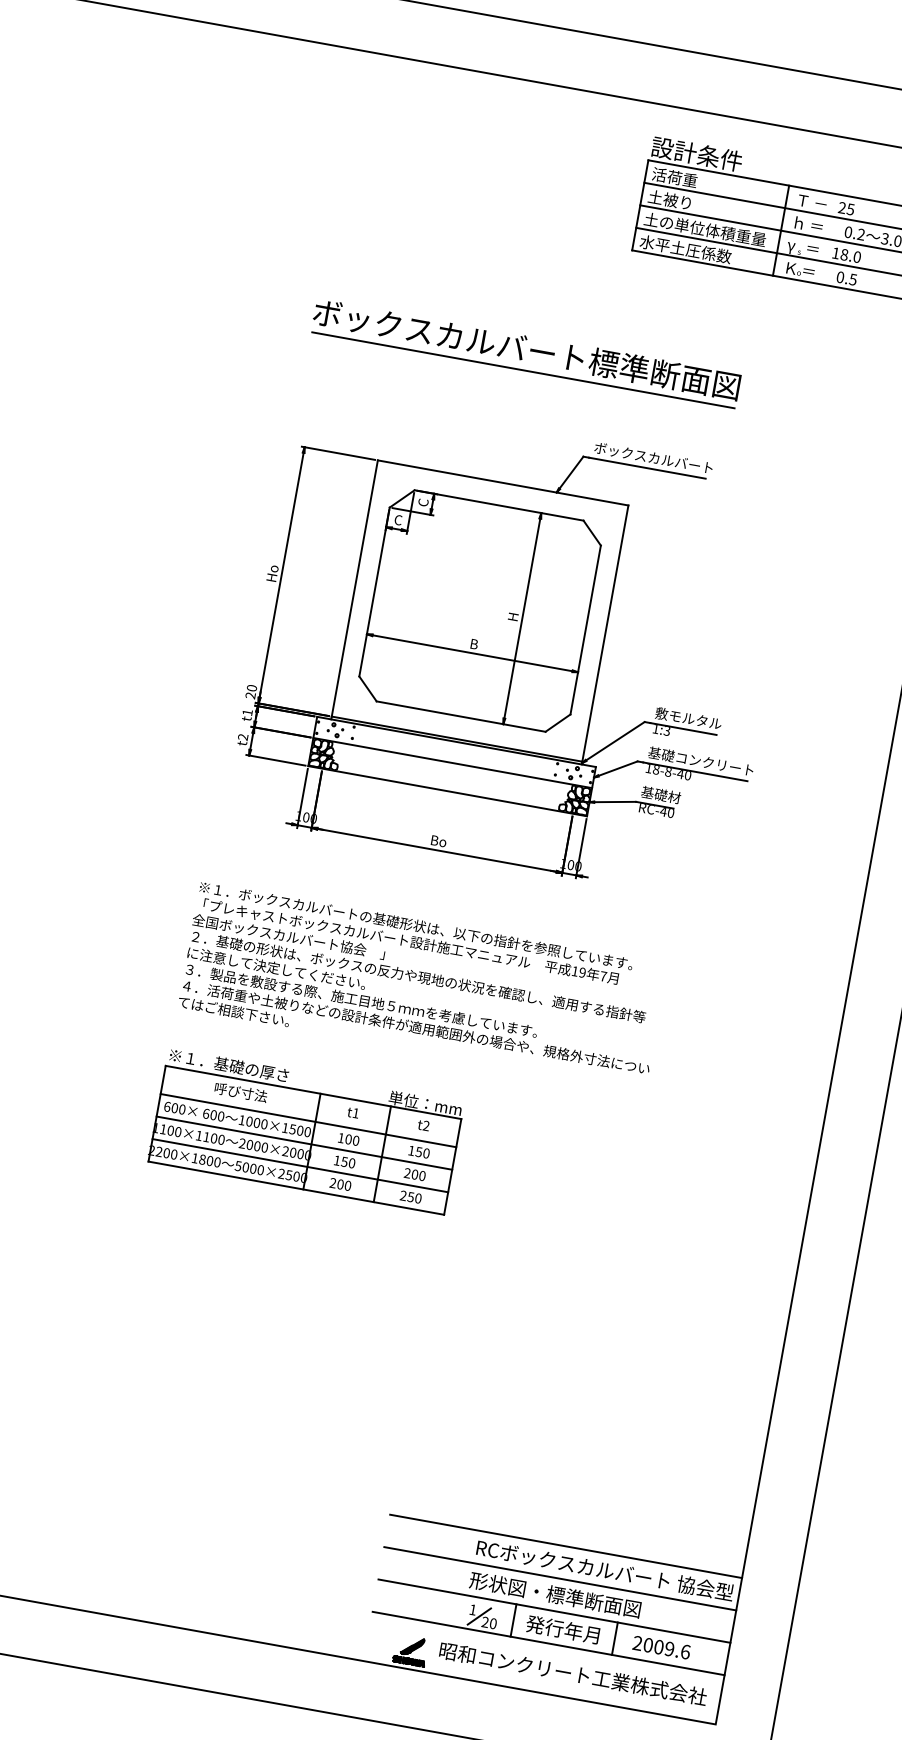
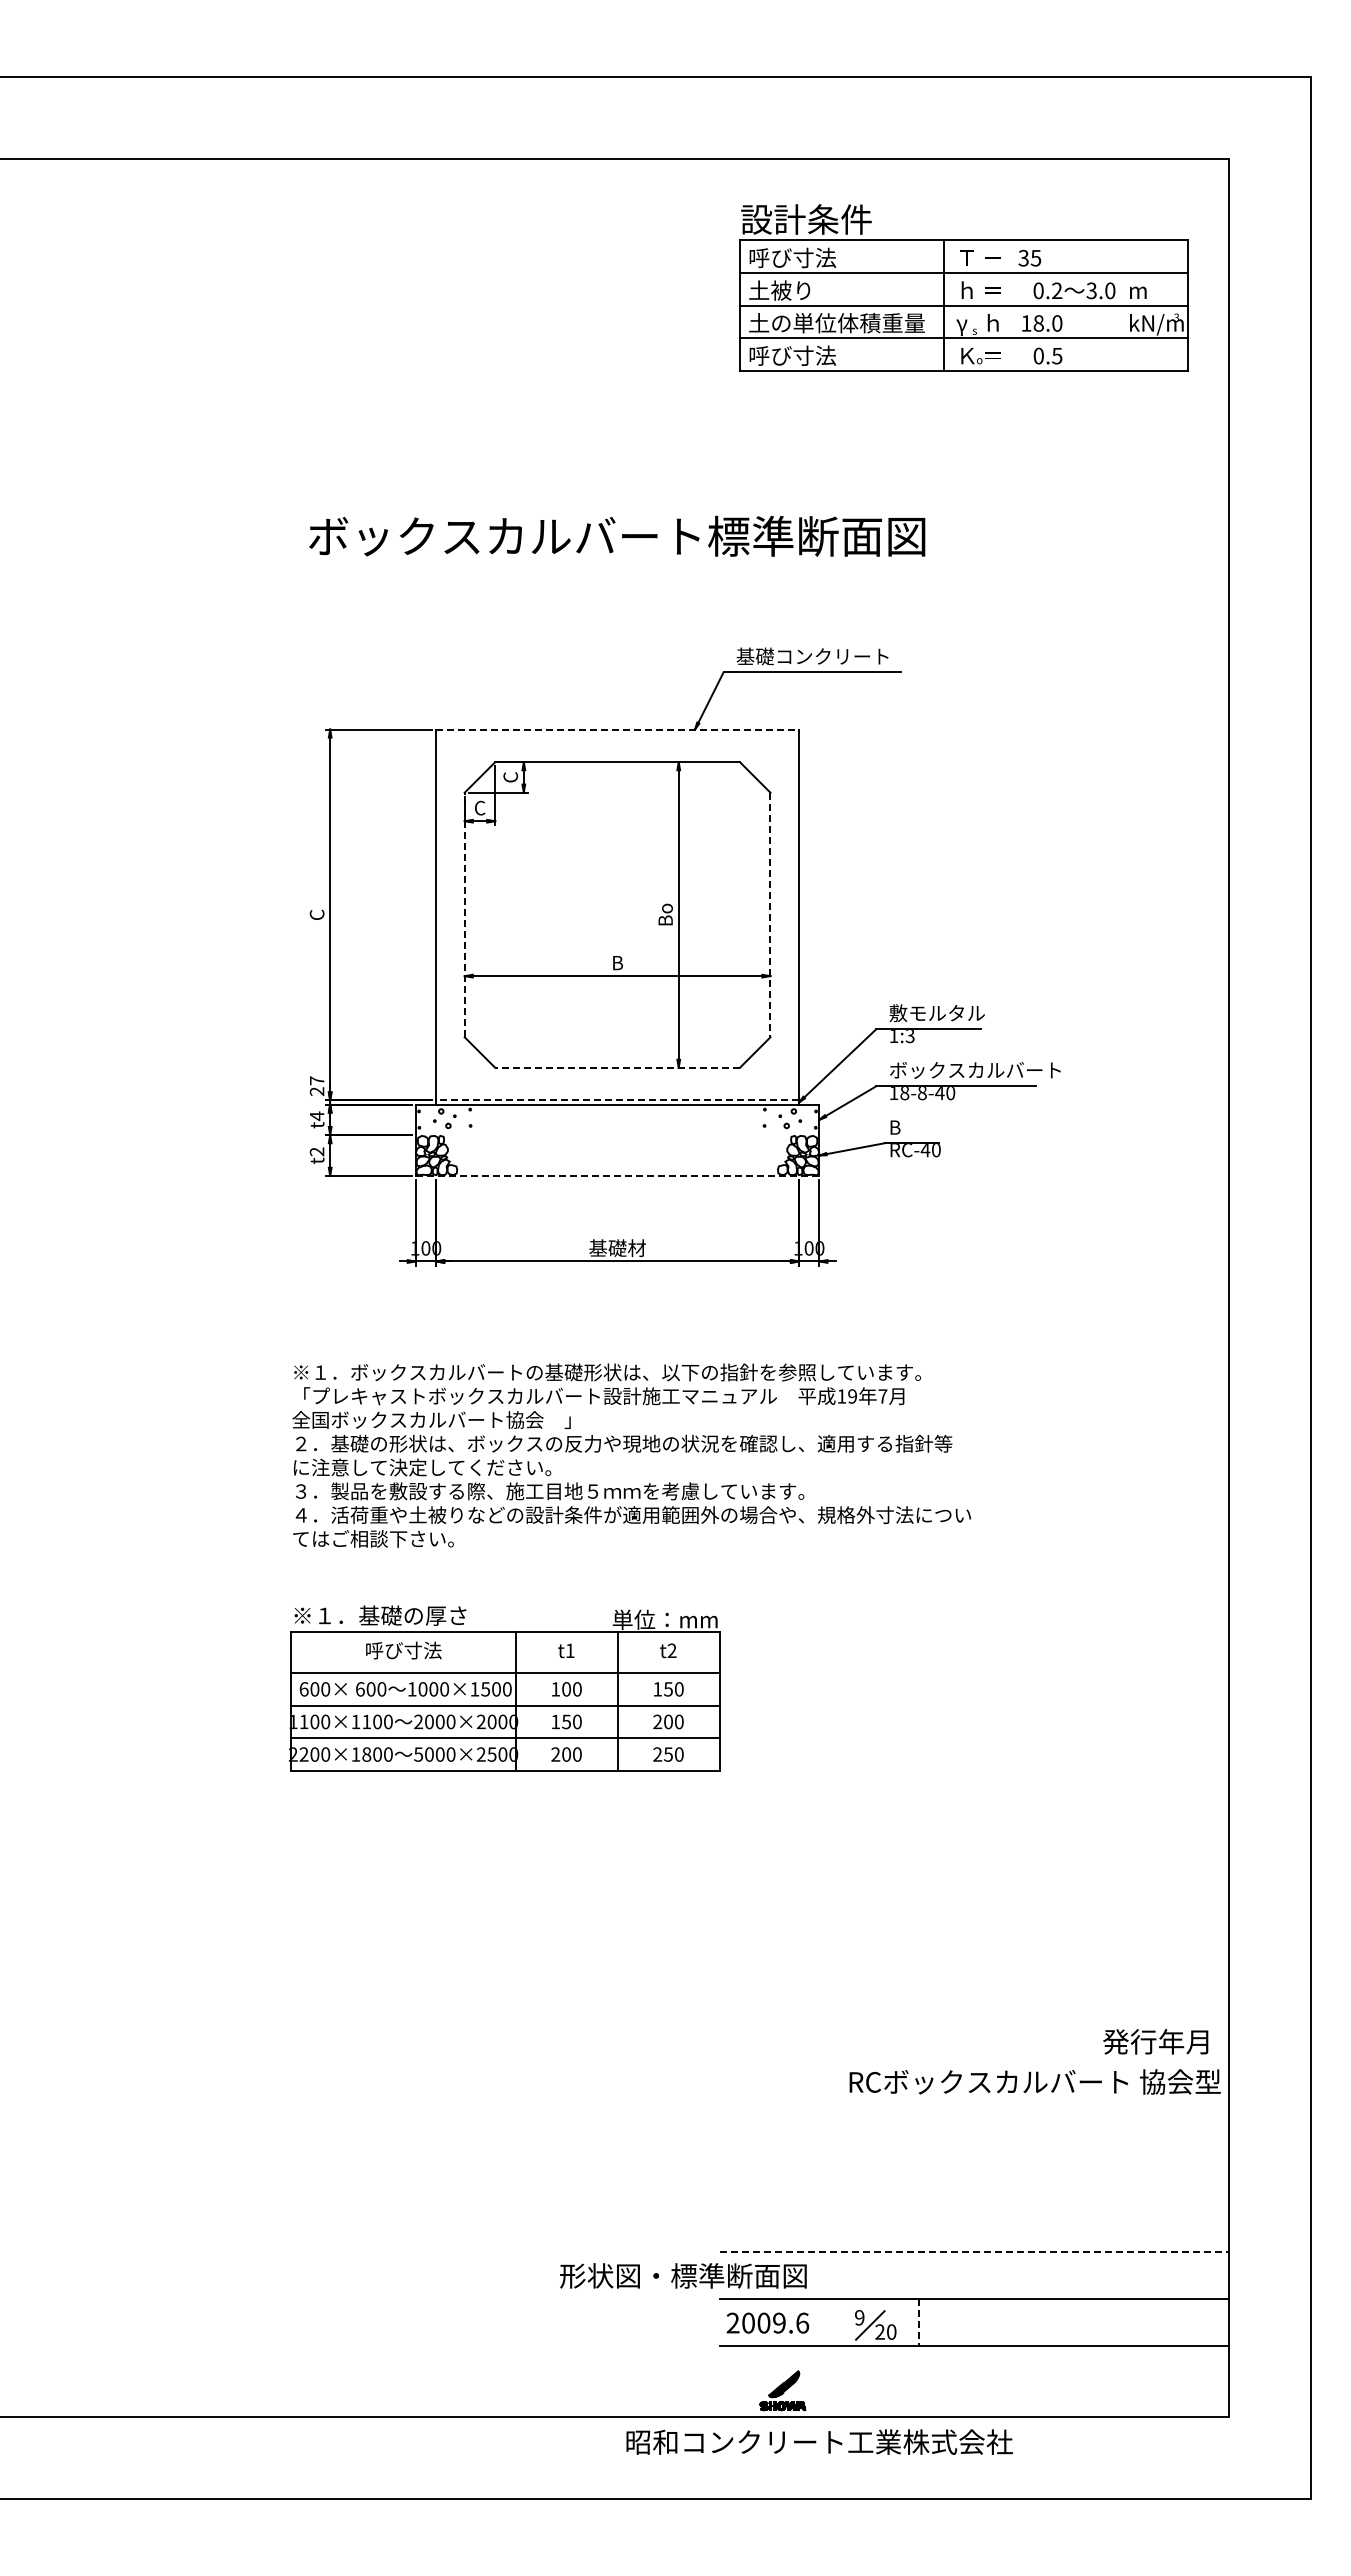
text: (682, 178) -> (792, 257), 活荷重 -> 呼び寸法
text: (842, 208) -> (1023, 258), 25 -> 35
text: (812, 248) -> (992, 322), ＝ -> ｈ
text: (685, 249) -> (814, 355), 水平土圧係数 -> 呼び寸法
line: (523, 370) -> (617, 566), removed
text: (653, 457) -> (821, 656), ボックスカルバート -> 基礎コンクリート
line: (503, 483) -> (618, 729), solid -> dashed
text: (272, 573) -> (316, 914), Ho -> C
line: (374, 591) -> (464, 914), solid -> dashed
text: (513, 616) -> (665, 914), H -> Bo
line: (585, 630) -> (770, 915), solid -> dashed
text: (251, 687) -> (316, 1080), 20 -> 27
text: (247, 712) -> (317, 1116), t1 -> t4
line: (461, 716) -> (617, 1067), solid -> dashed
line: (456, 739) -> (617, 1100), solid -> dashed
text: (707, 762) -> (974, 1069), 基礎コンクリート -> ボックスカルバート
line: (452, 763) -> (617, 1135), removed
line: (447, 790) -> (617, 1175), solid -> dashed
text: (660, 795) -> (917, 1127), 基礎材 -> B
text: (438, 841) -> (617, 1248), Bo -> 基礎材
line: (566, 1546) -> (974, 2205), removed
text: (604, 1569) -> (1034, 2081), moved
line: (560, 1579) -> (974, 2252), solid -> dashed
text: (555, 1594) -> (683, 2275), moved
text: (472, 1609) -> (859, 2317), 1 -> 9
line: (513, 1620) -> (919, 2322), solid -> dashed
text: (562, 1629) -> (1155, 2041), moved
line: (615, 1638) -> (1066, 2321), removed
text: (661, 1647) -> (767, 2322), moved
text: (573, 1673) -> (819, 2441), moved

